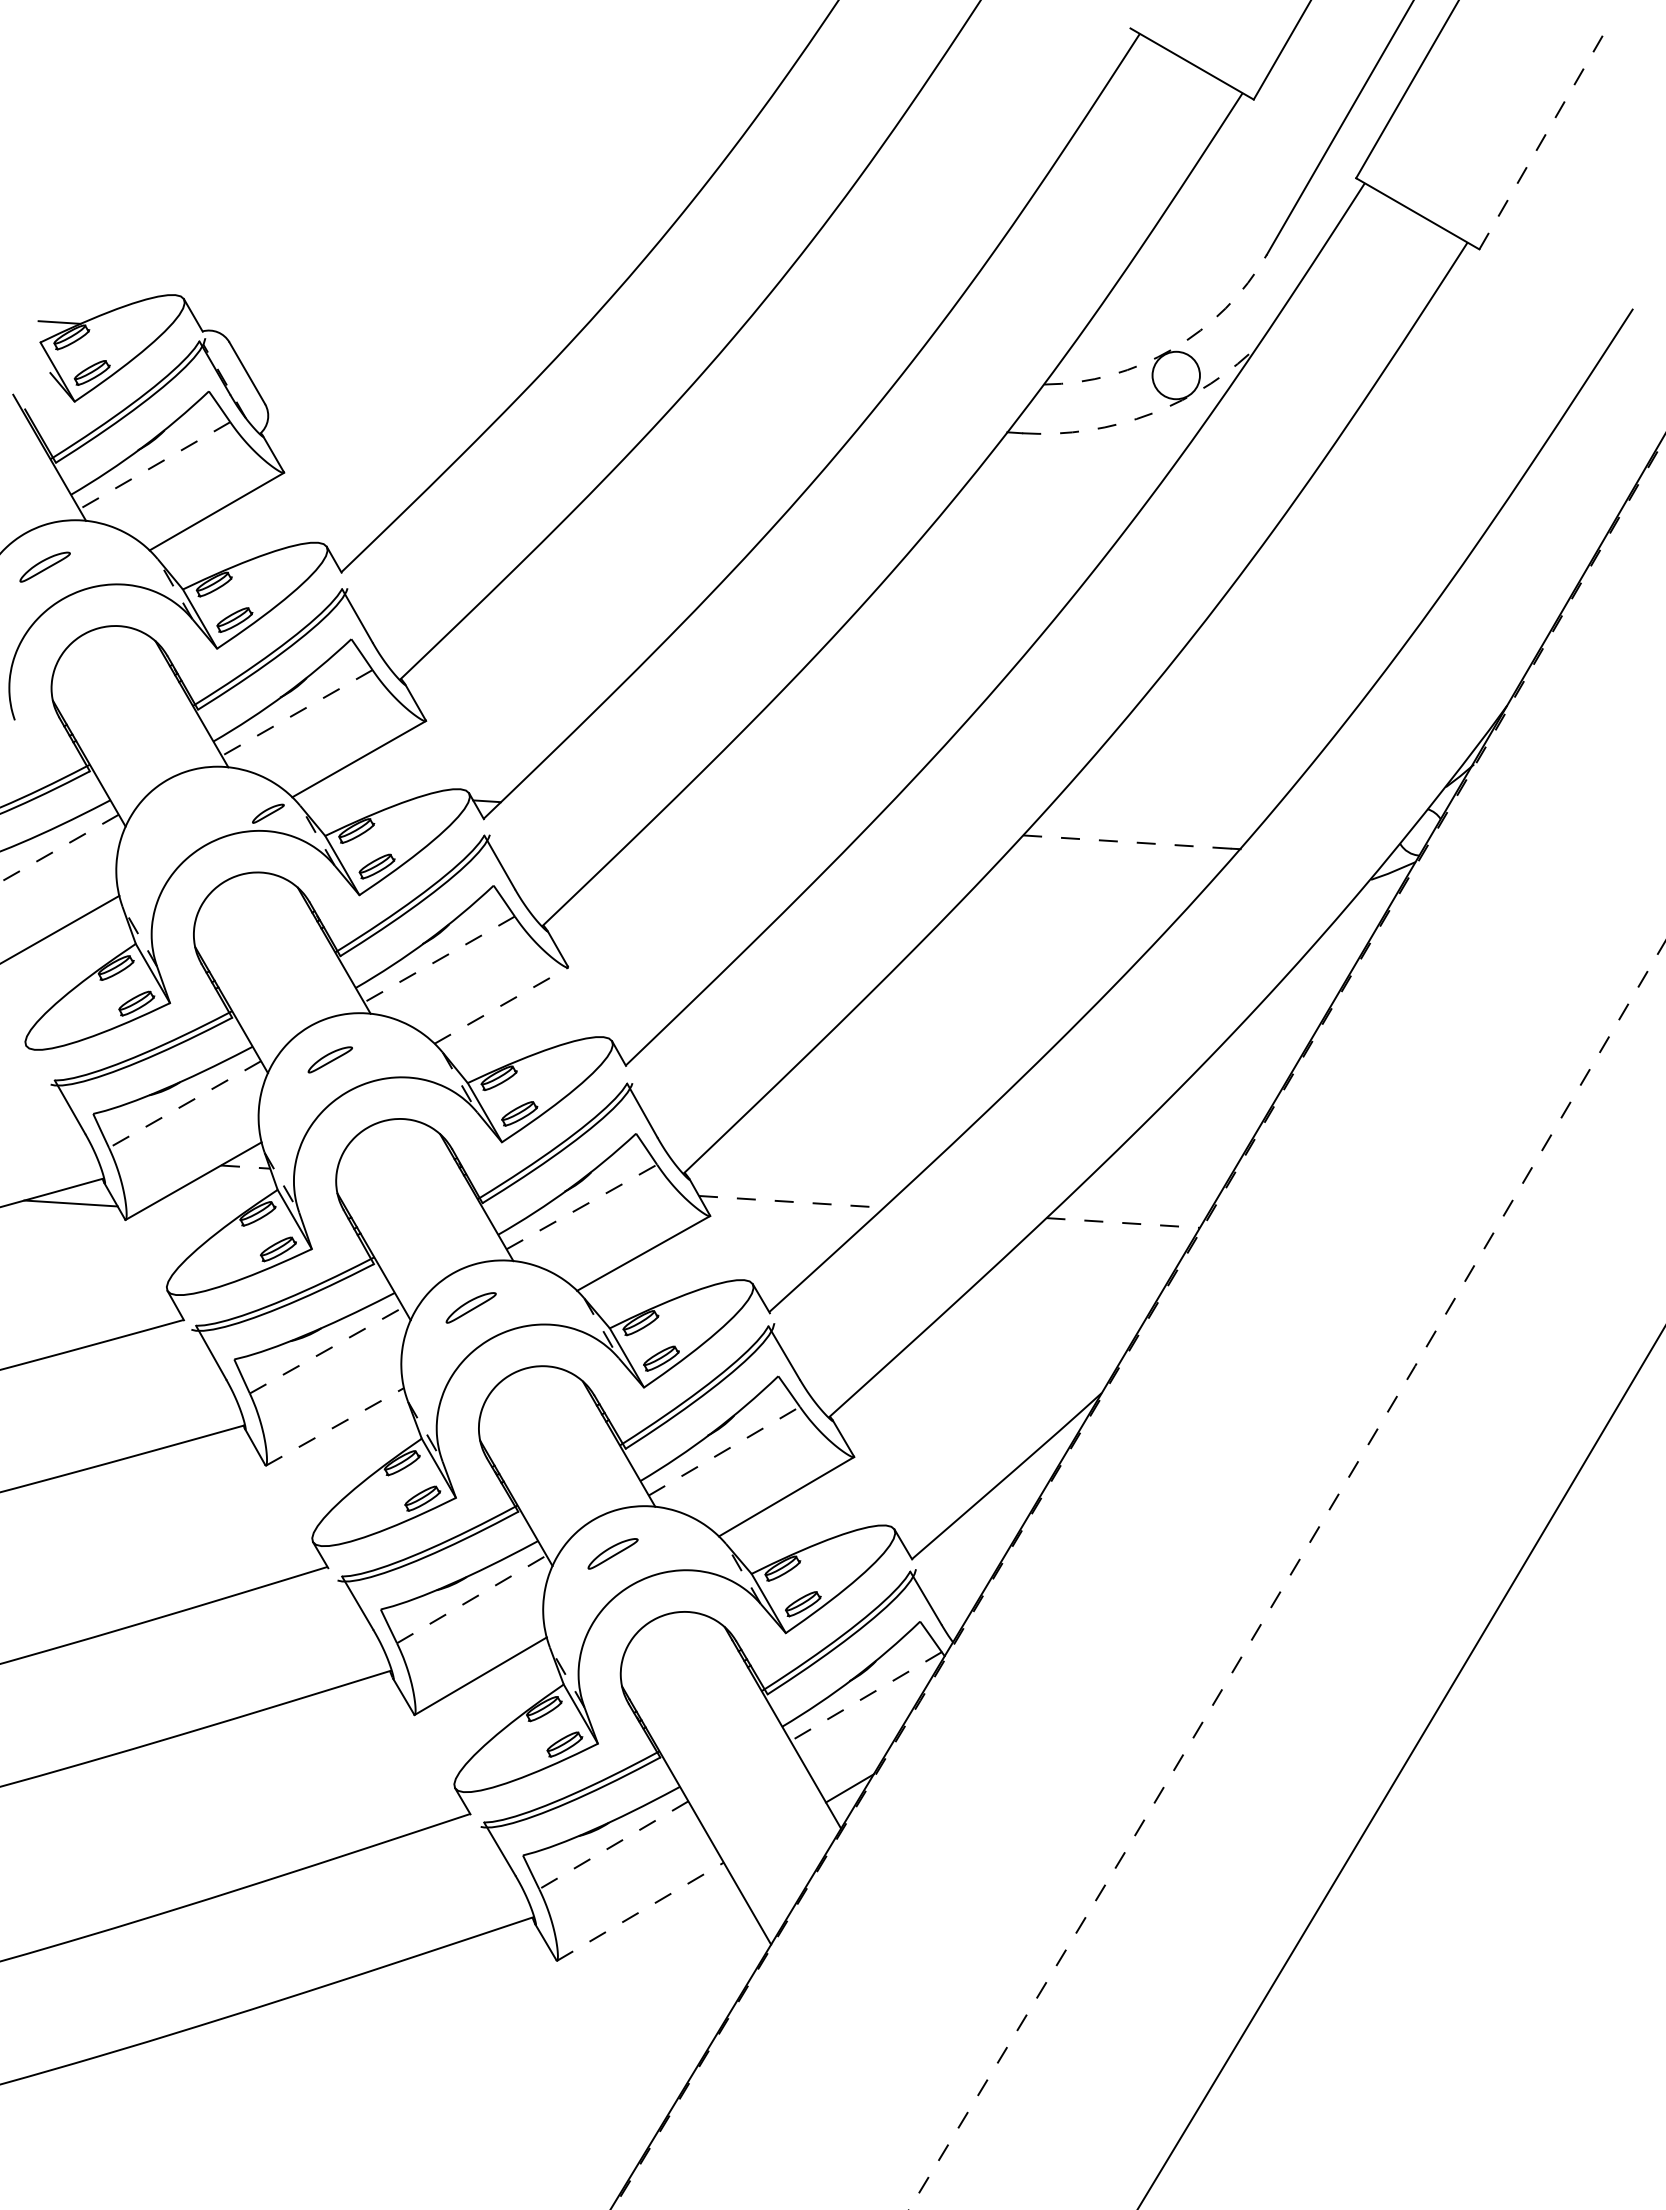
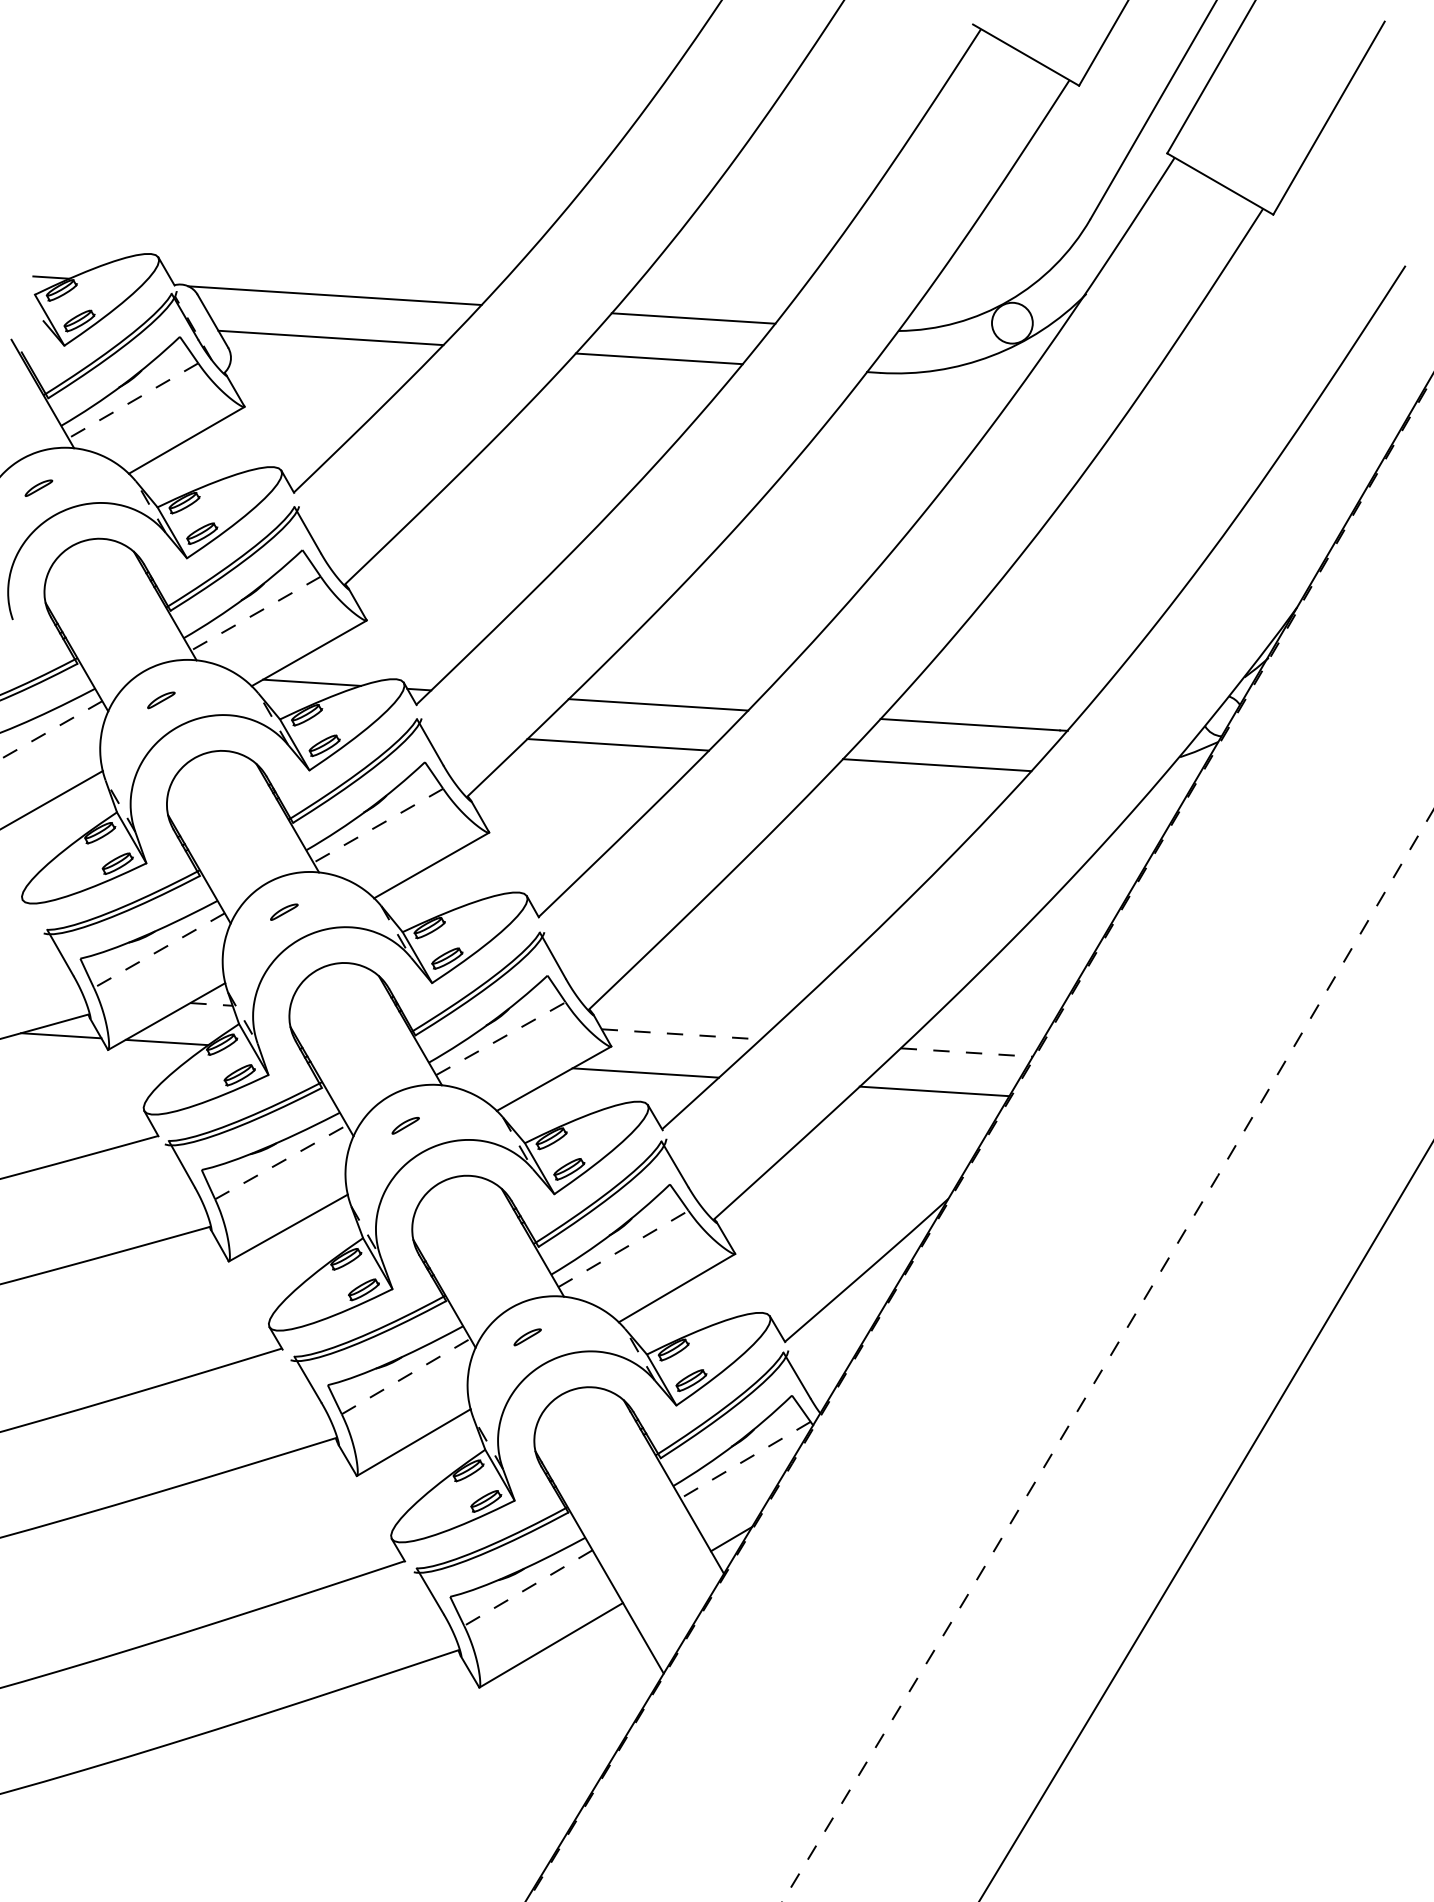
line: (1544, 136) -> (1329, 117), dashed -> solid
line: (388, 343) -> (334, 295), added
arc: (1172, 349) -> (1009, 300), dashed -> solid
line: (805, 370) -> (693, 318), added
line: (384, 392) -> (331, 337), added
arc: (1152, 413) -> (991, 355), dashed -> solid
line: (765, 416) -> (658, 358), added
part: (44, 567) -> (38, 488), size x0.62
line: (362, 792) -> (312, 682), added
part: (268, 813) -> (161, 700), moved
line: (764, 818) -> (658, 704), added
line: (1127, 842) -> (970, 725), dashed -> solid
line: (717, 865) -> (617, 744), added
line: (1088, 889) -> (936, 765), added
line: (501, 1005) -> (431, 865), dashed -> solid
part: (329, 1059) -> (283, 911), size x0.71
line: (193, 1211) -> (166, 1042), added
line: (750, 1246) -> (646, 1072), added
line: (1085, 1267) -> (934, 1090), added
part: (471, 1308) -> (405, 1126), size x0.62
line: (335, 1426) -> (288, 1227), dashed -> solid
part: (612, 1553) -> (527, 1336), size x0.62
line: (640, 1911) -> (551, 1645), dashed -> solid

